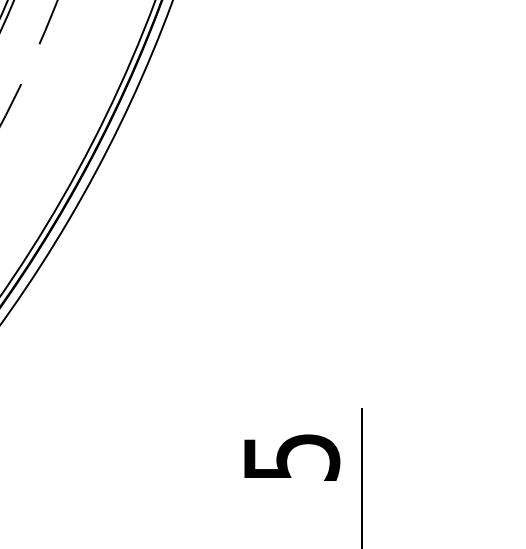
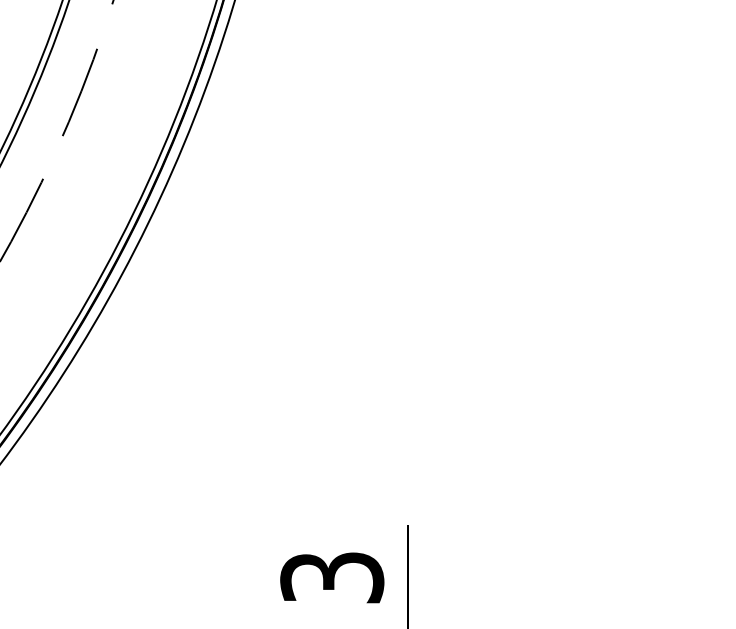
text: (290, 457) -> (331, 577), 5 -> 3

